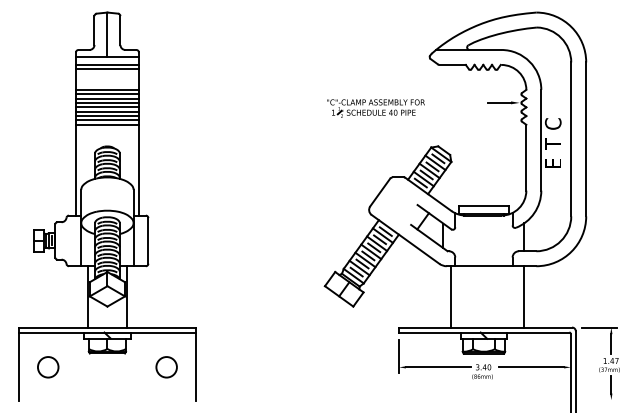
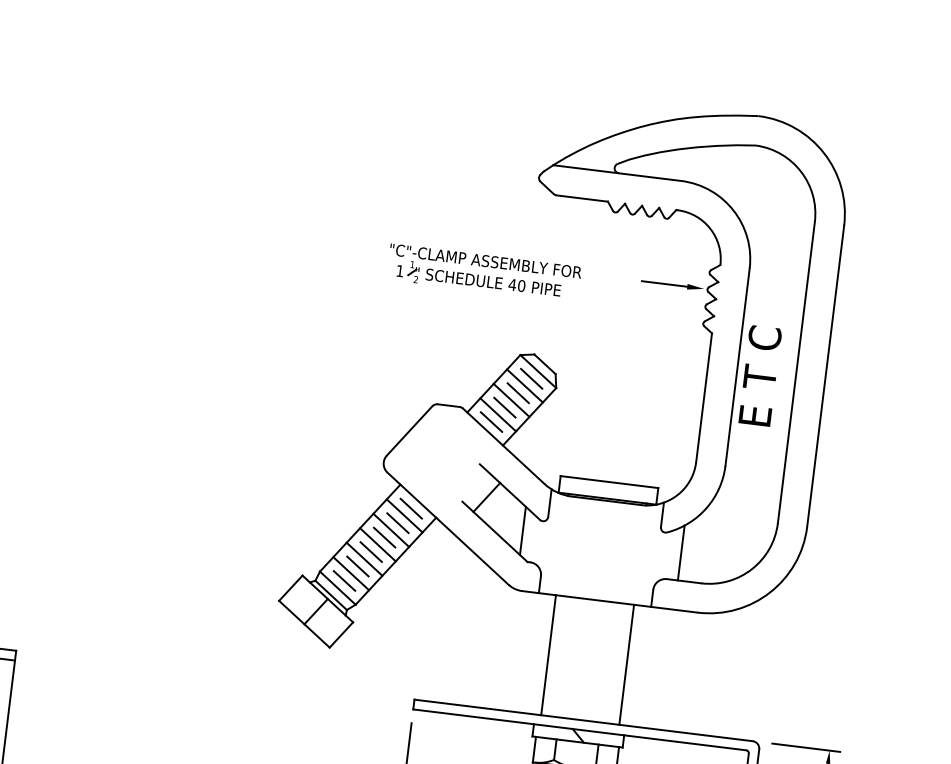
part: (375, 108) -> (483, 272), moved
line: (450, 296) -> (547, 654), moved
line: (523, 296) -> (626, 663), moved

